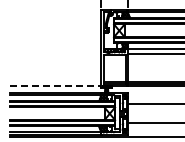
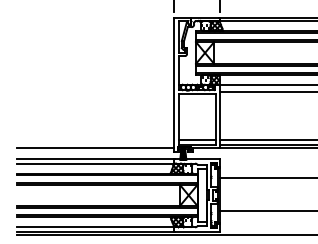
line: (55, 86) -> (95, 148), dashed -> solid

